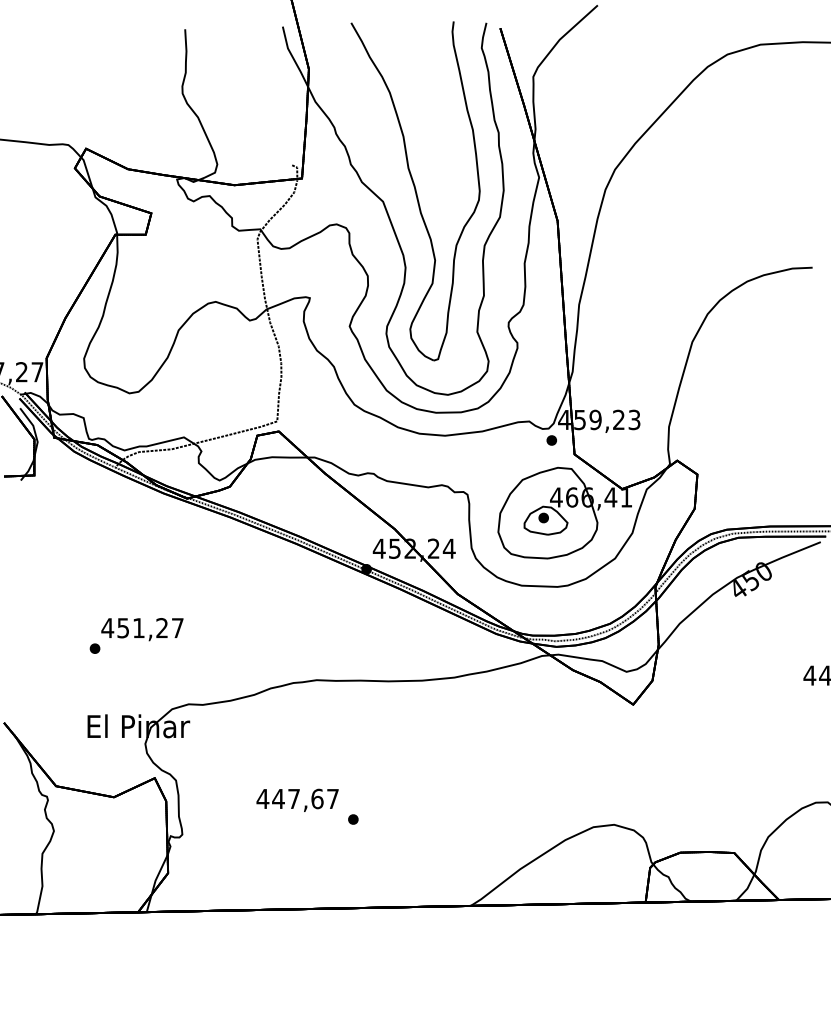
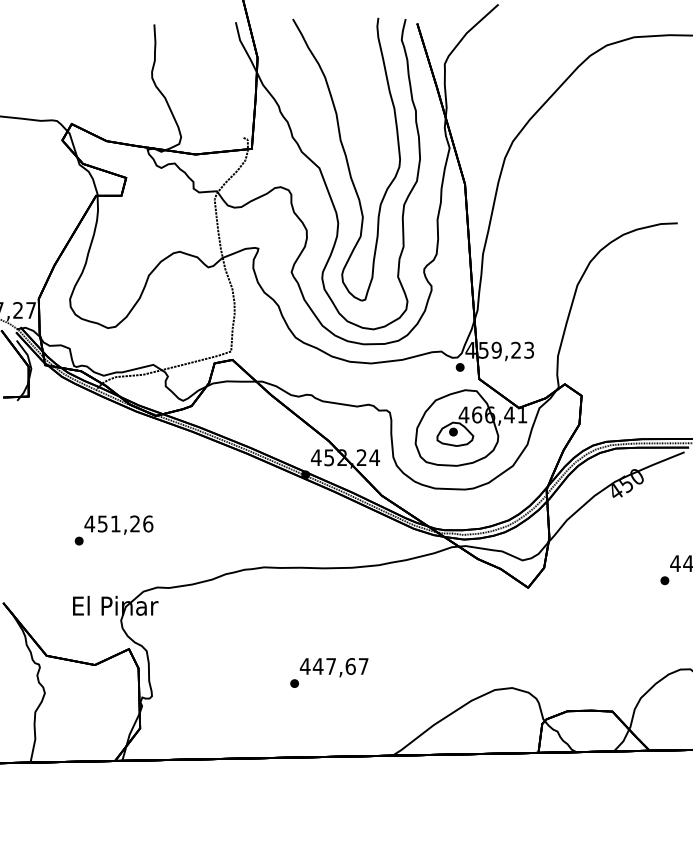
text: (178, 627) -> (148, 523), 451,27 -> 451,26
part: (796, 695) -> (664, 580), added
text: (296, 800) -> (333, 667), moved

